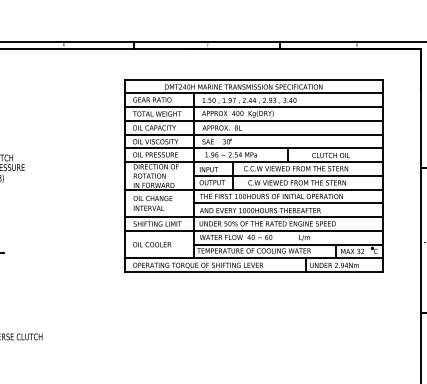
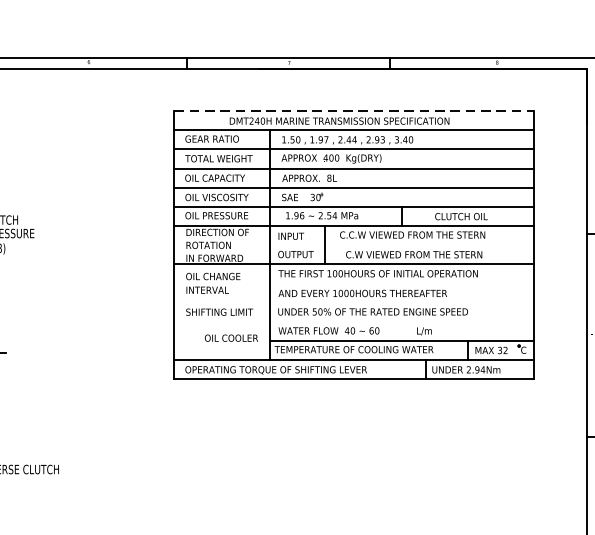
line: (253, 79) -> (353, 110), solid -> dashed
line: (287, 175) -> (400, 244), removed
line: (287, 203) -> (400, 283), removed
line: (253, 217) -> (353, 303), removed
line: (253, 230) -> (353, 321), removed
text: (151, 244) -> (230, 337), moved

